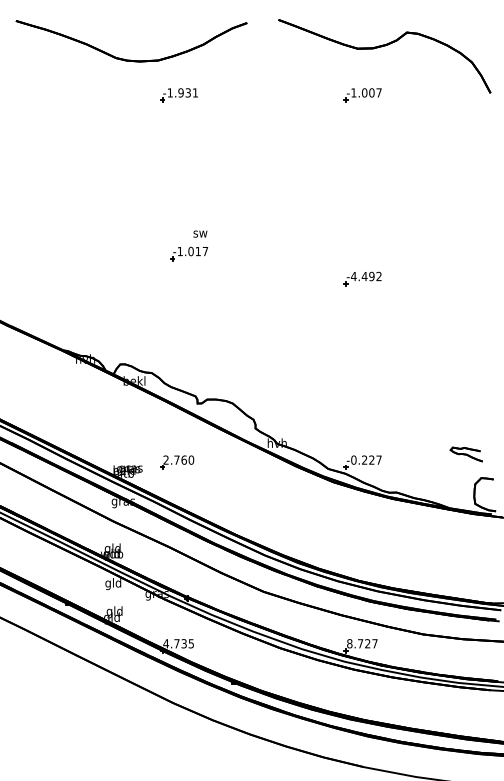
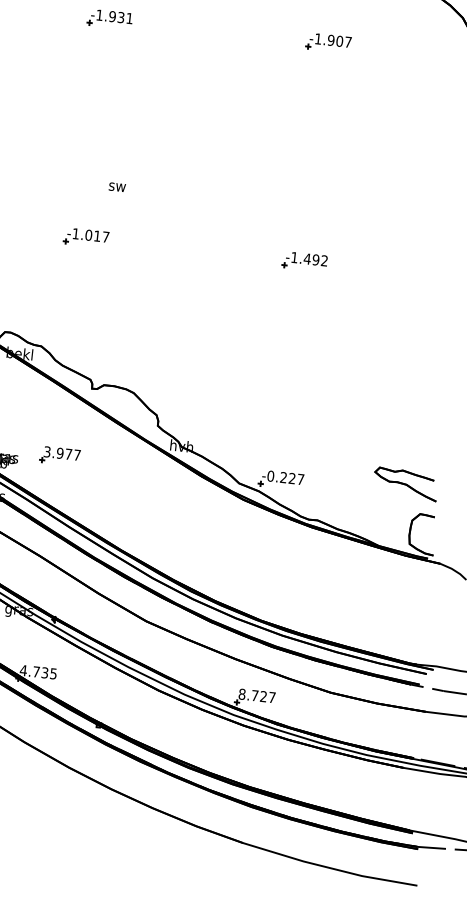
text: (364, 92) -> (331, 39), -1.007 -> -1.907
part: (188, 253) -> (85, 237), moved
text: (353, 276) -> (294, 257), -4.492 -> -1.492
part: (466, 454) -> (405, 484), size x1.67
text: (178, 459) -> (62, 452), 2.760 -> 3.977

